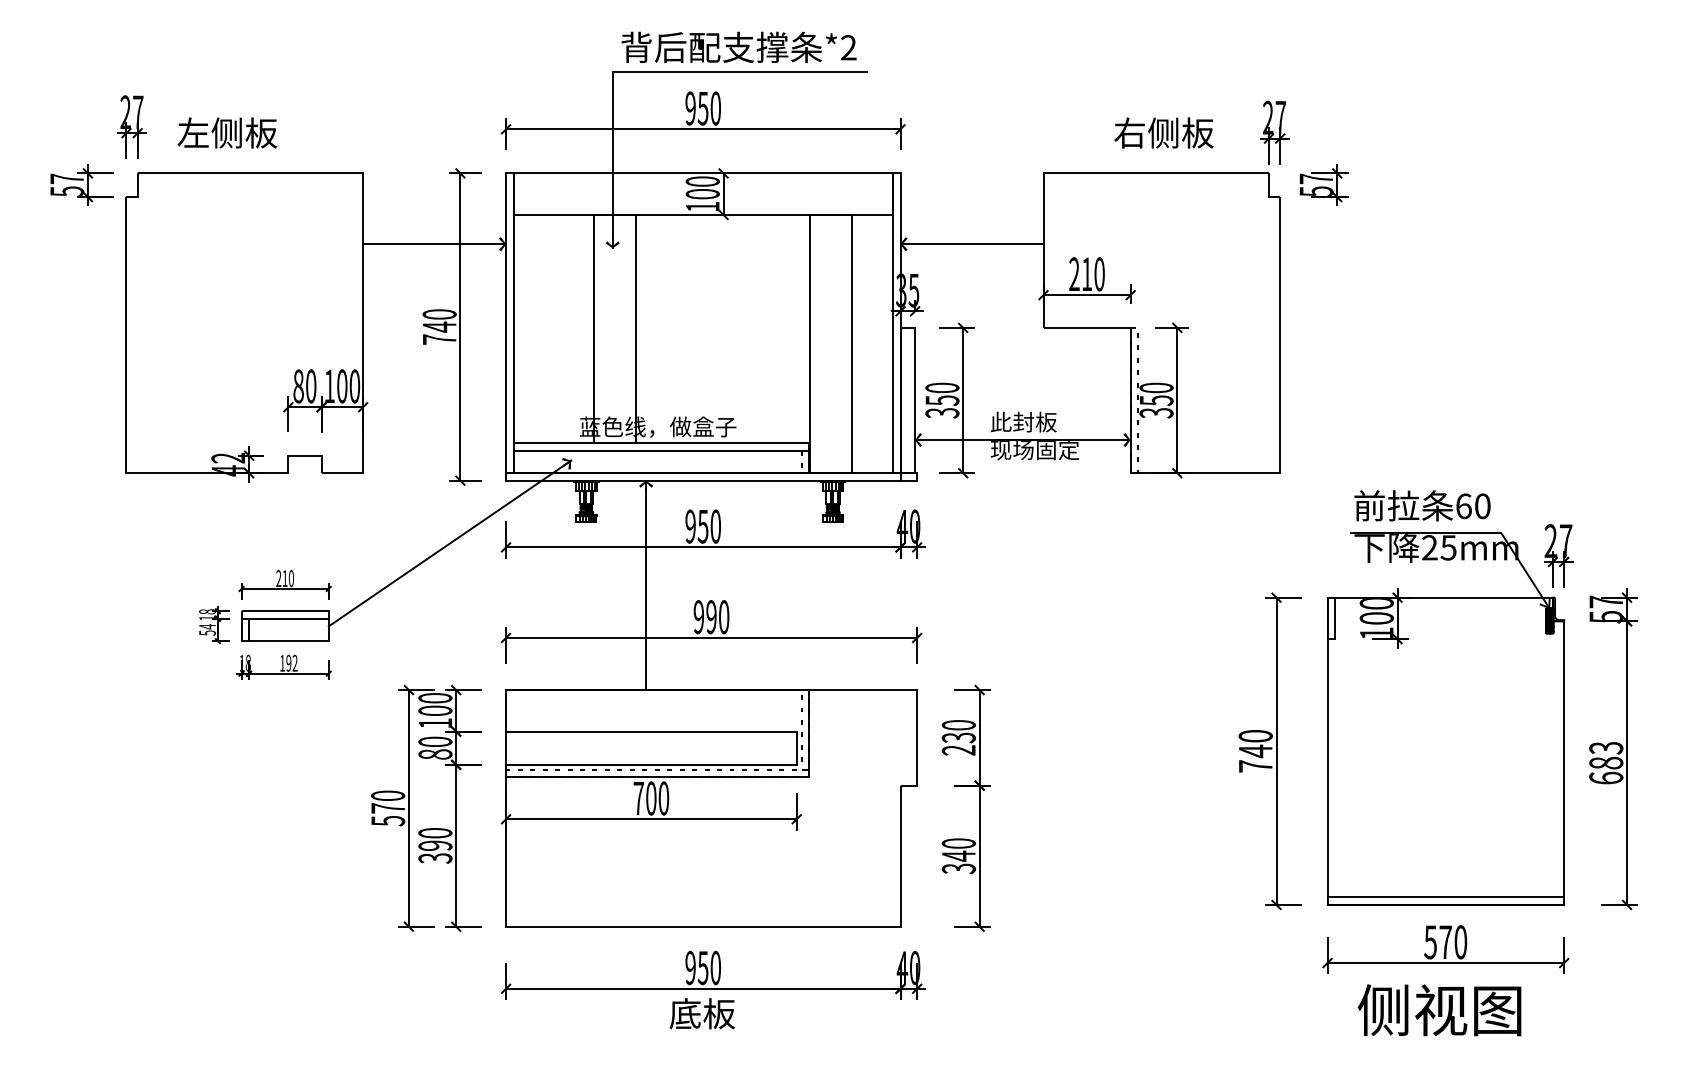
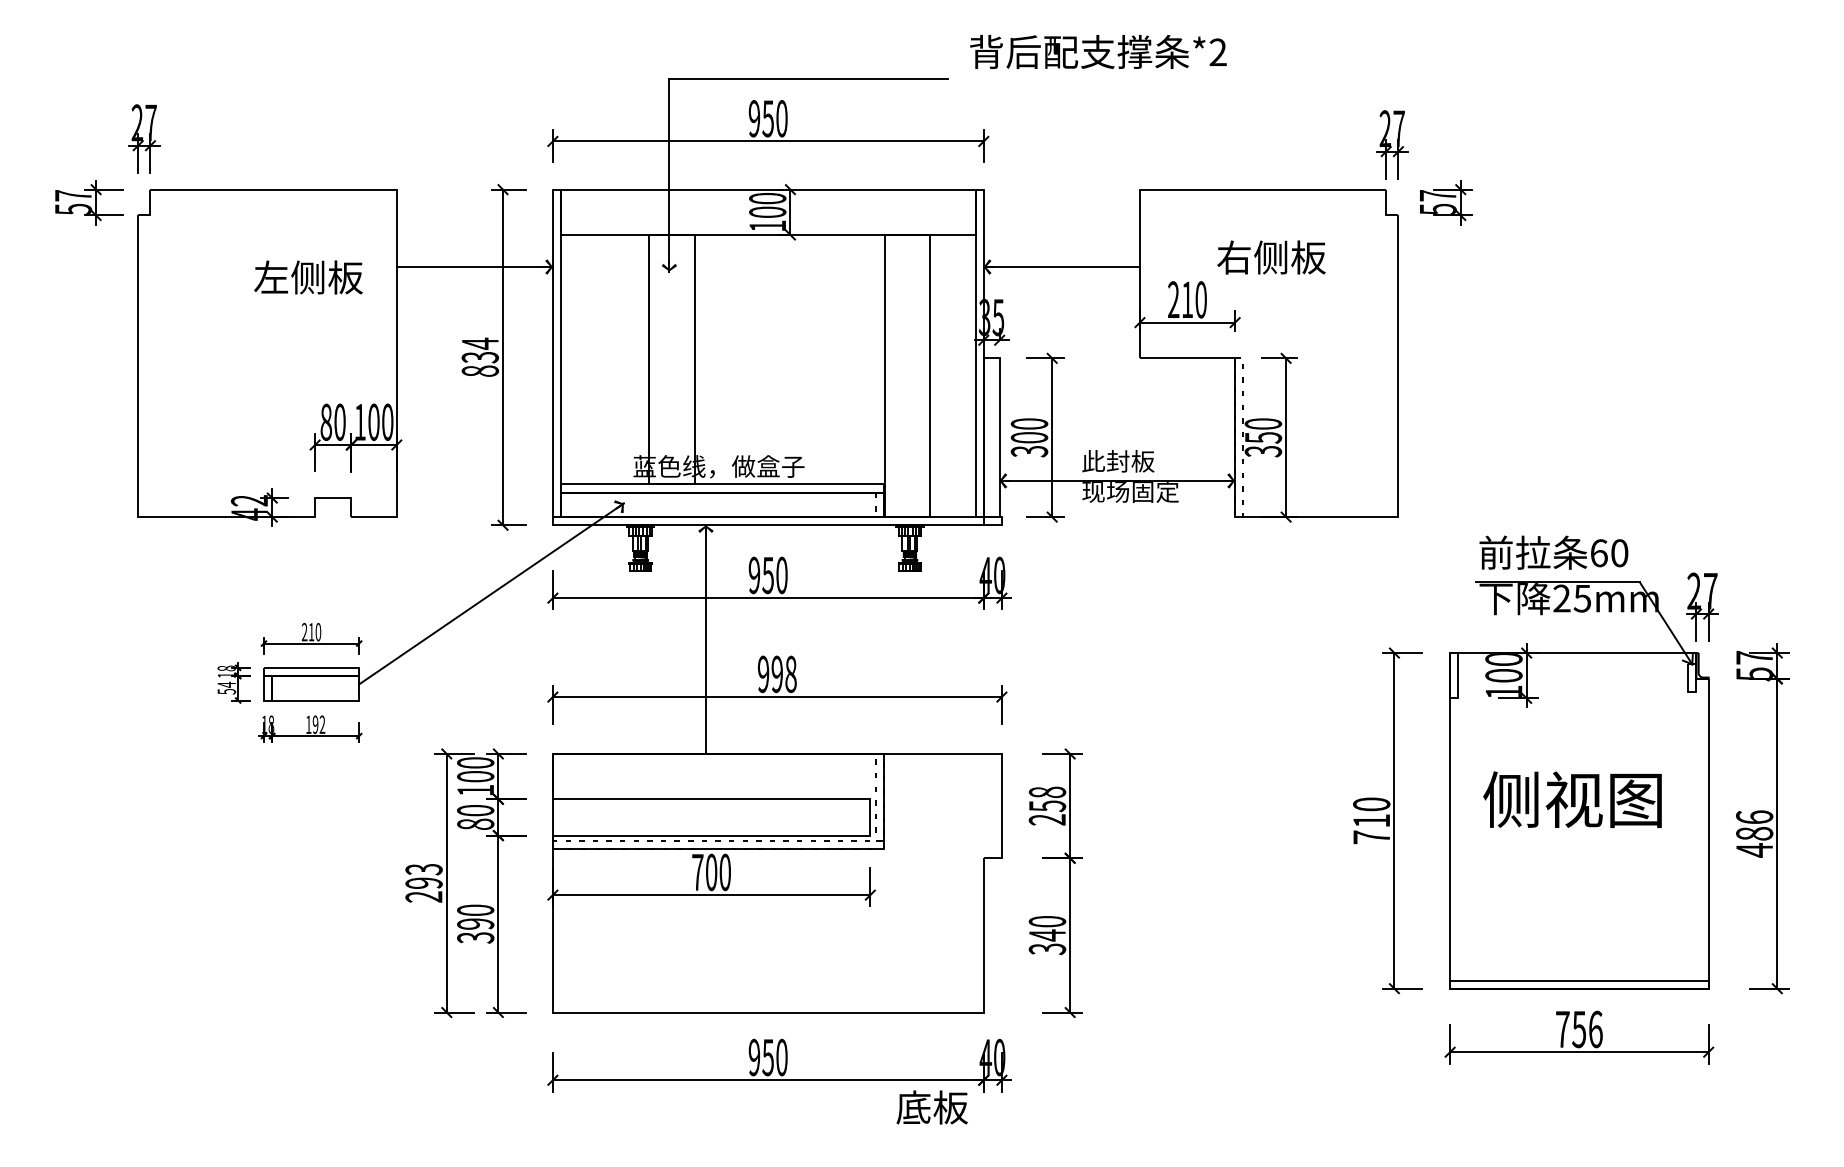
text: (739, 46) -> (1098, 51), moved
text: (227, 133) -> (308, 277), moved
text: (1163, 133) -> (1271, 257), moved
text: (439, 326) -> (480, 356), 740 -> 834
text: (942, 400) -> (1029, 437), 350 -> 300
text: (723, 617) -> (790, 674), 990 -> 998
hatch: (1549, 620) -> (1692, 677), removed
text: (957, 730) -> (1046, 798), 230 -> 258
text: (1255, 750) -> (1371, 820), 740 -> 710
text: (1606, 762) -> (1754, 833), 683 -> 486
text: (387, 807) -> (423, 882), 570 -> 293
text: (1445, 942) -> (1578, 1029), 570 -> 756
text: (1439, 1010) -> (1572, 799), moved
text: (701, 1013) -> (931, 1107), moved

